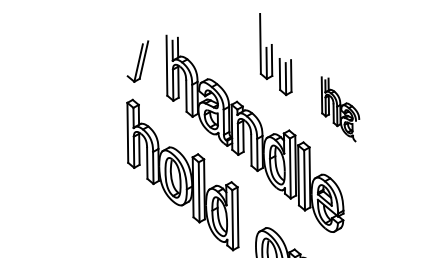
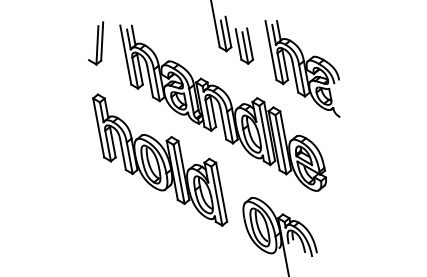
part: (138, 61) -> (96, 43), moved
part: (338, 109) -> (302, 68), size x1.67

